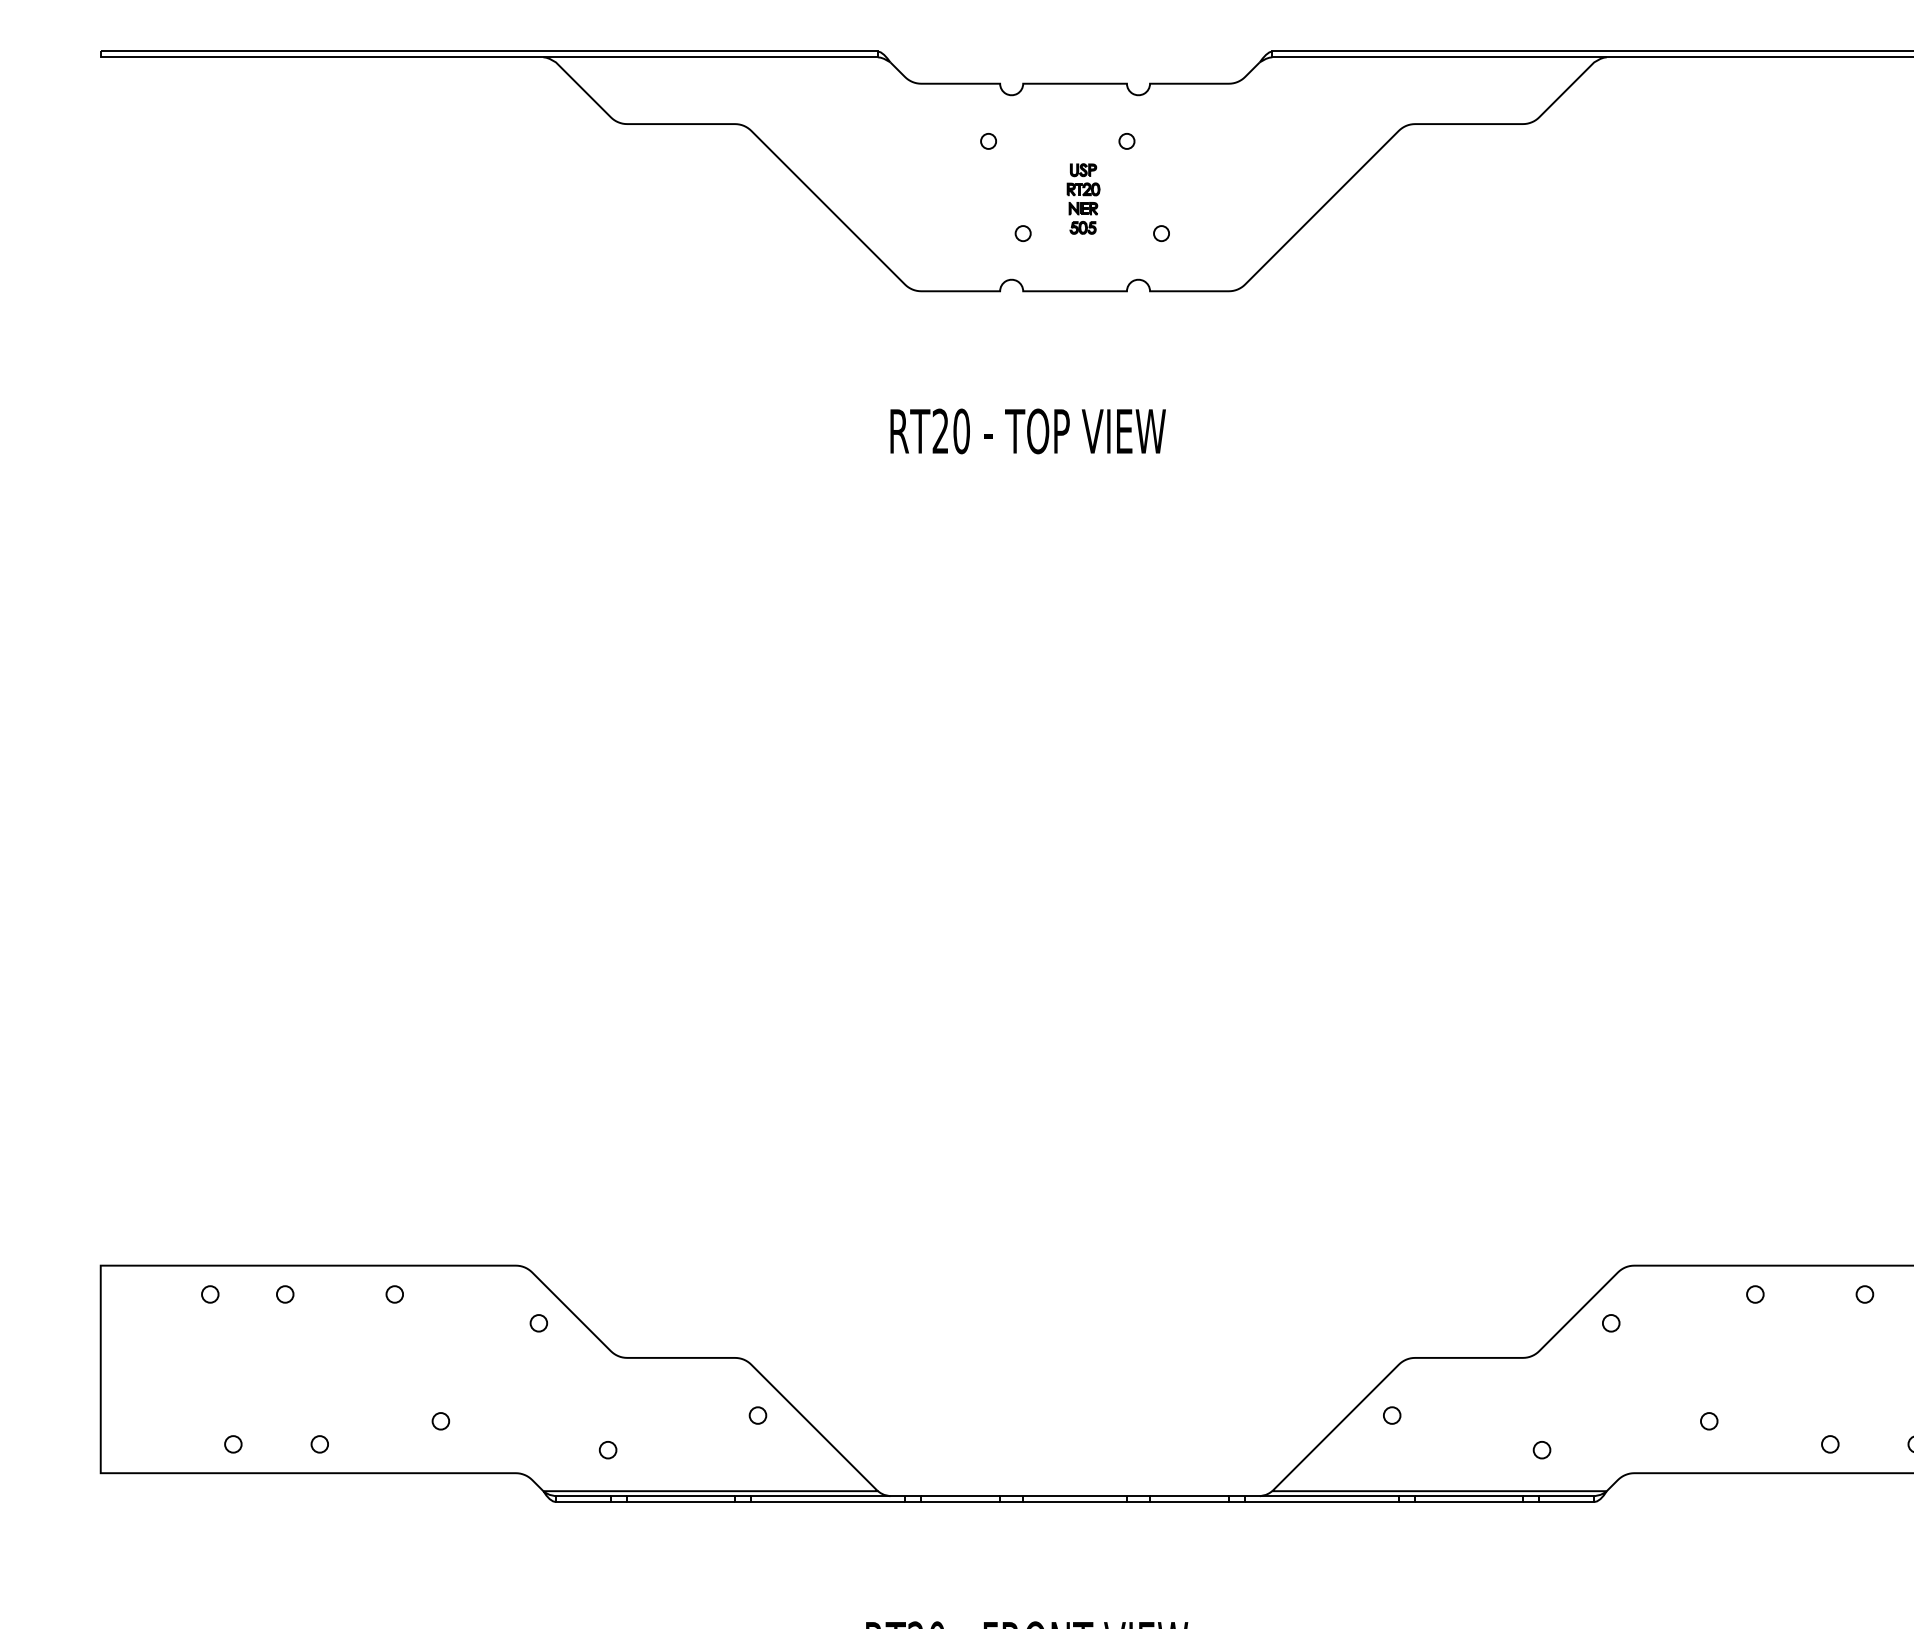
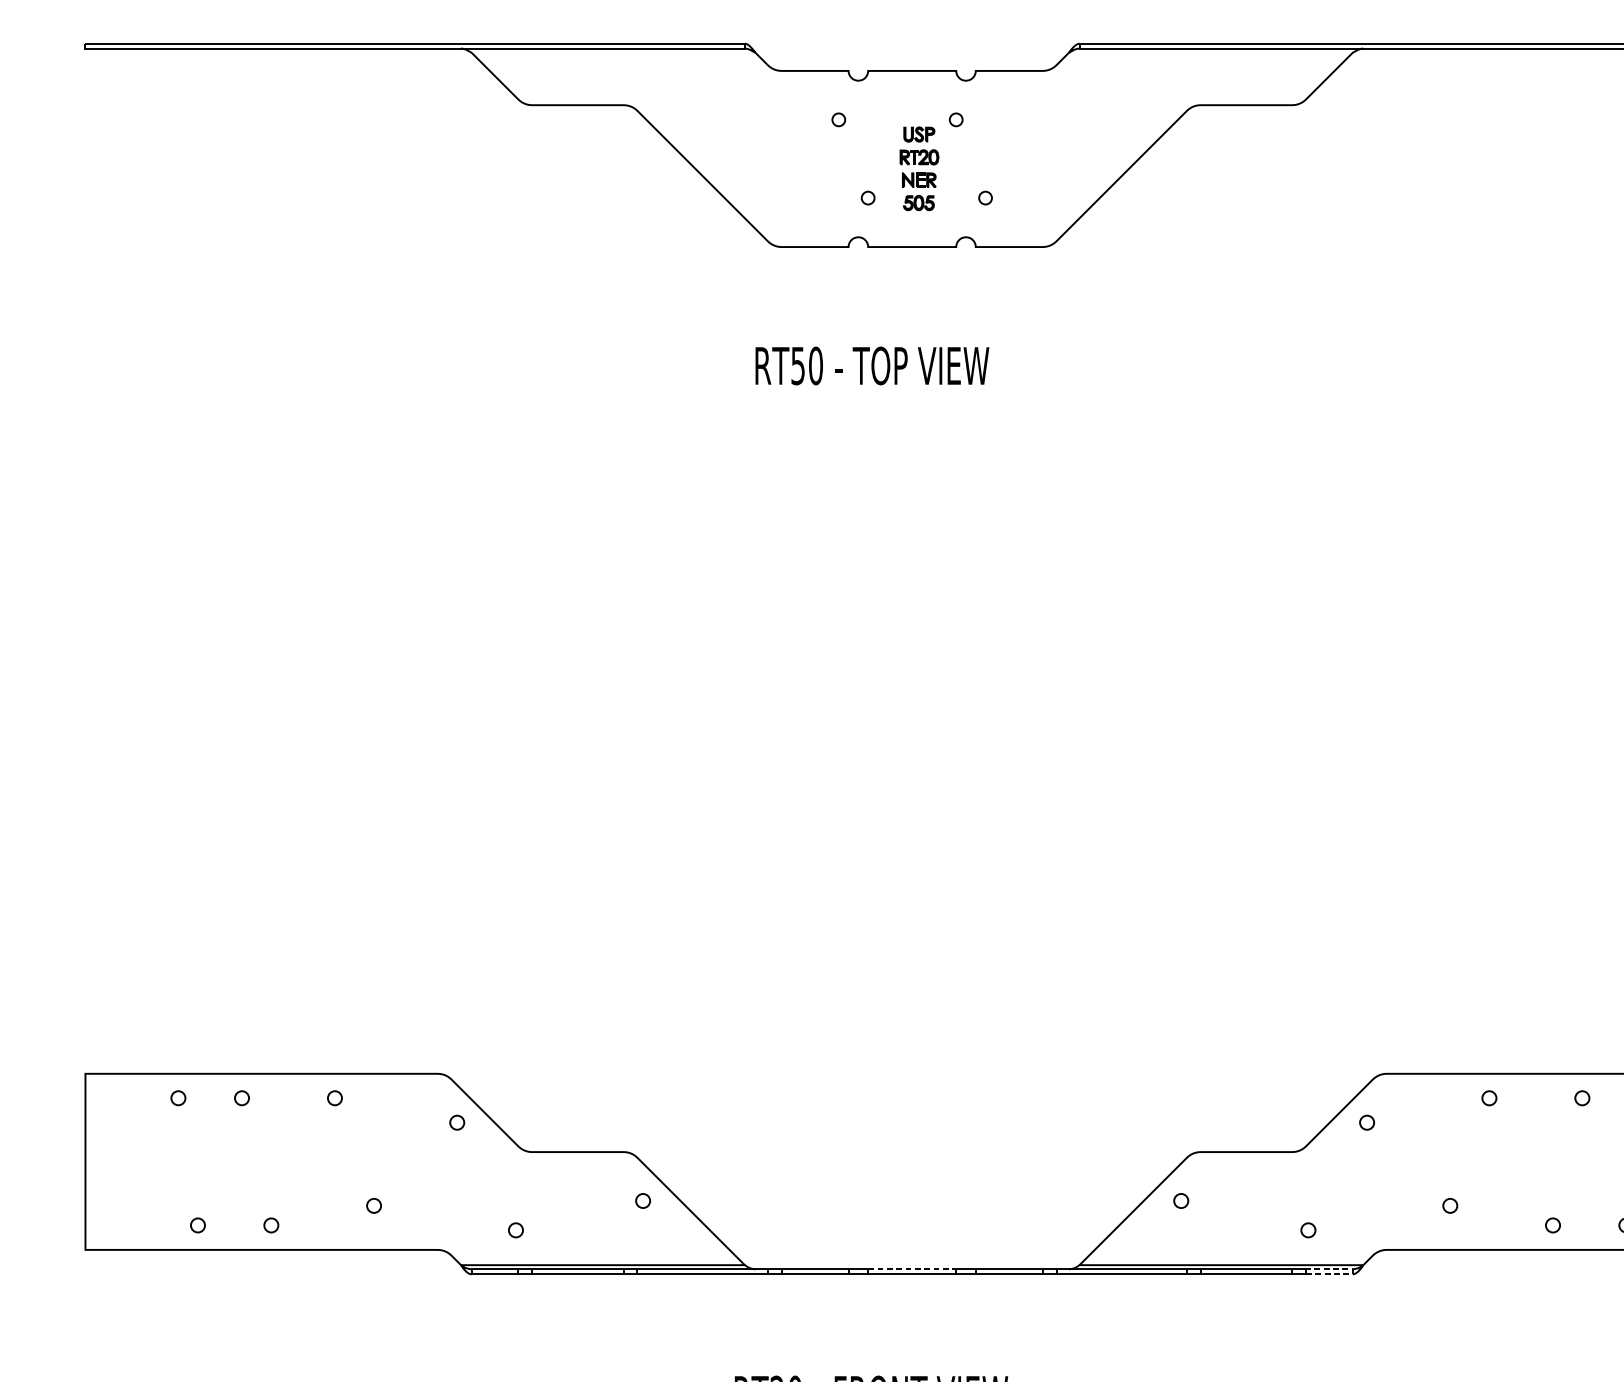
part: (1083, 198) -> (919, 168), size x1.4
text: (940, 431) -> (797, 366), RT20 -> RT50
line: (1075, 1496) -> (912, 1269), solid -> dashed
line: (1594, 1499) -> (1352, 1272), solid -> dashed

